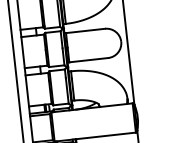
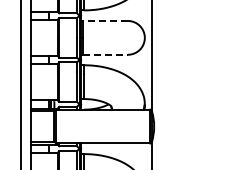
line: (85, 31) -> (105, 21), solid -> dashed
line: (88, 59) -> (105, 54), solid -> dashed

